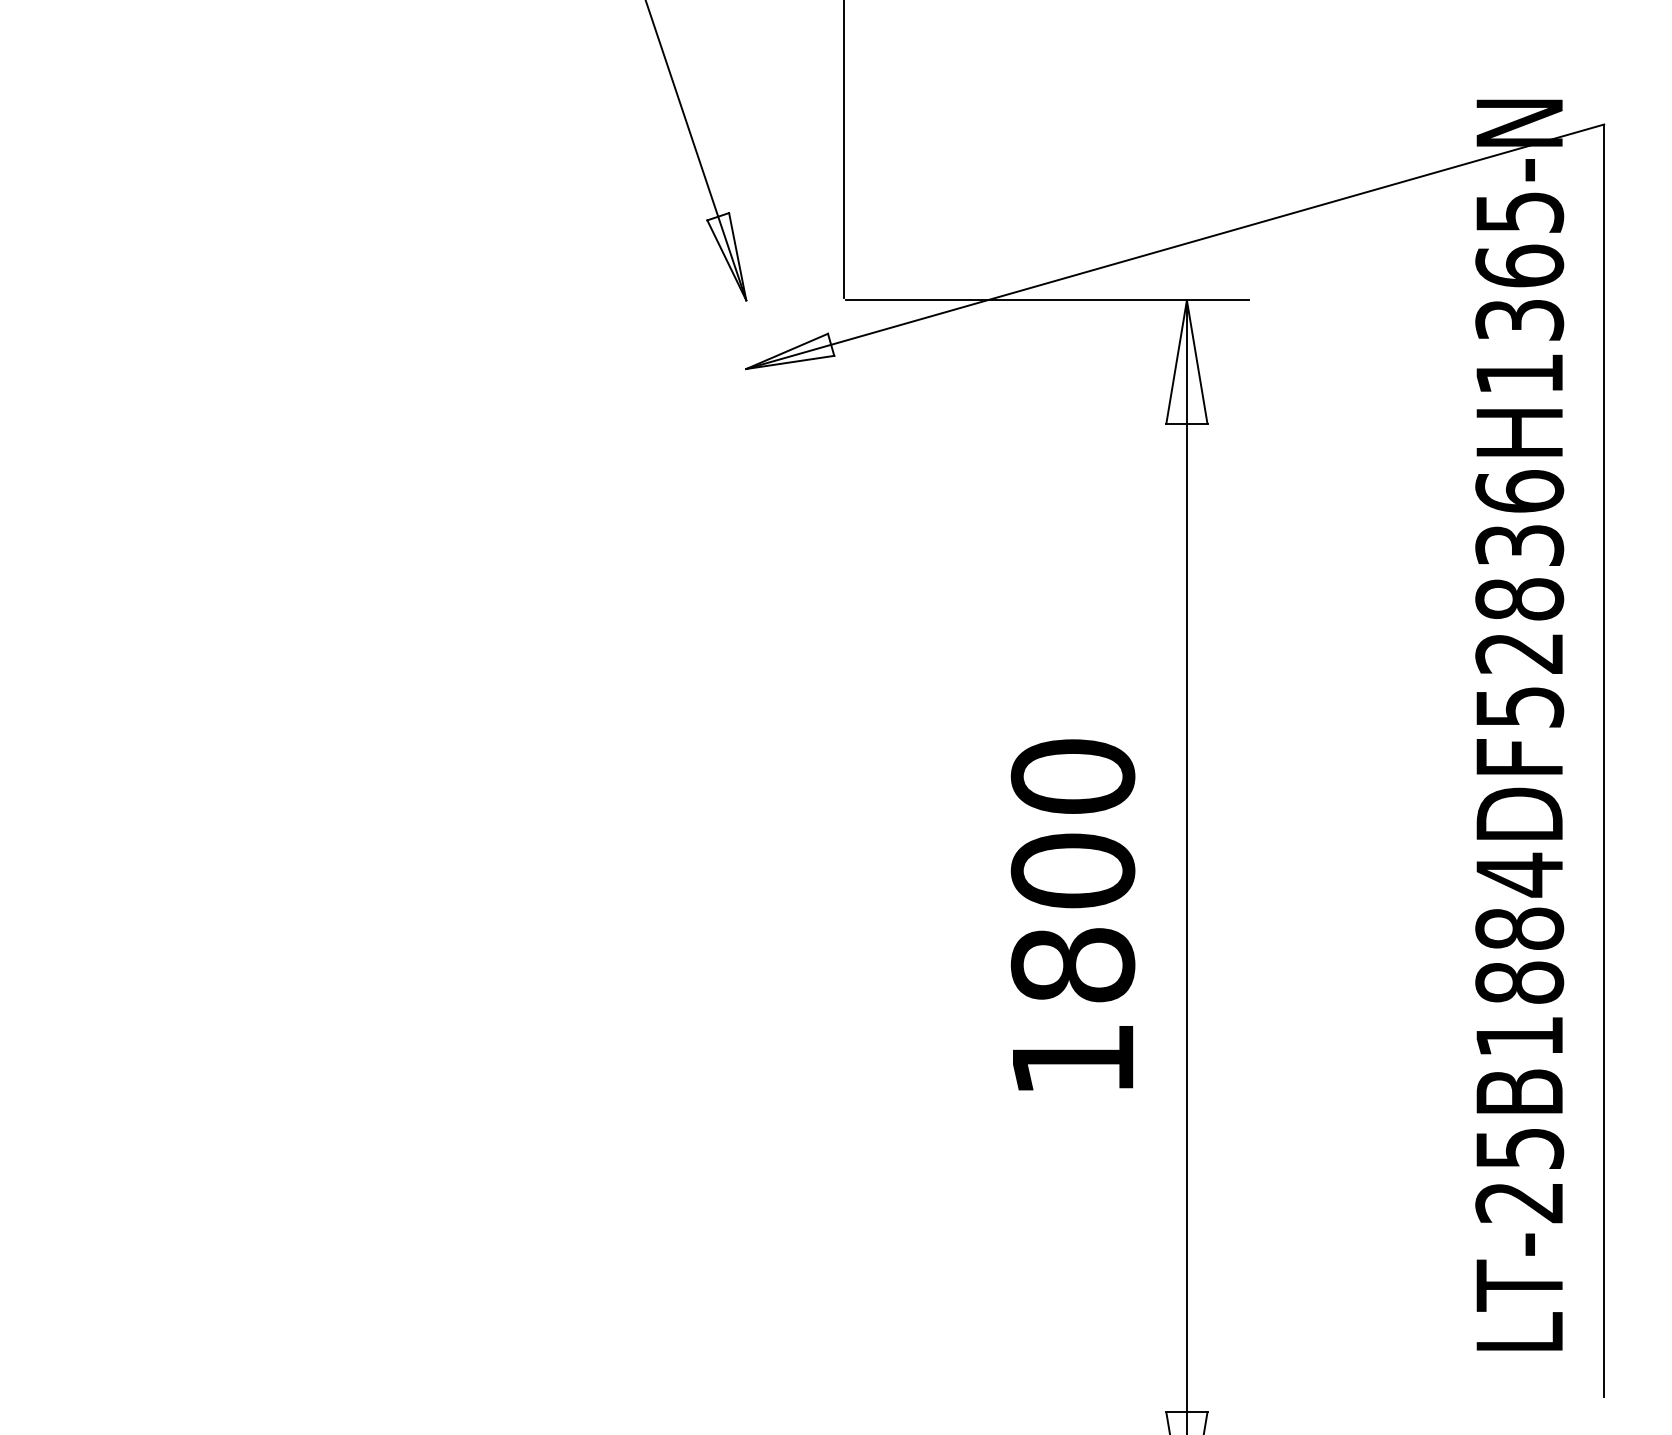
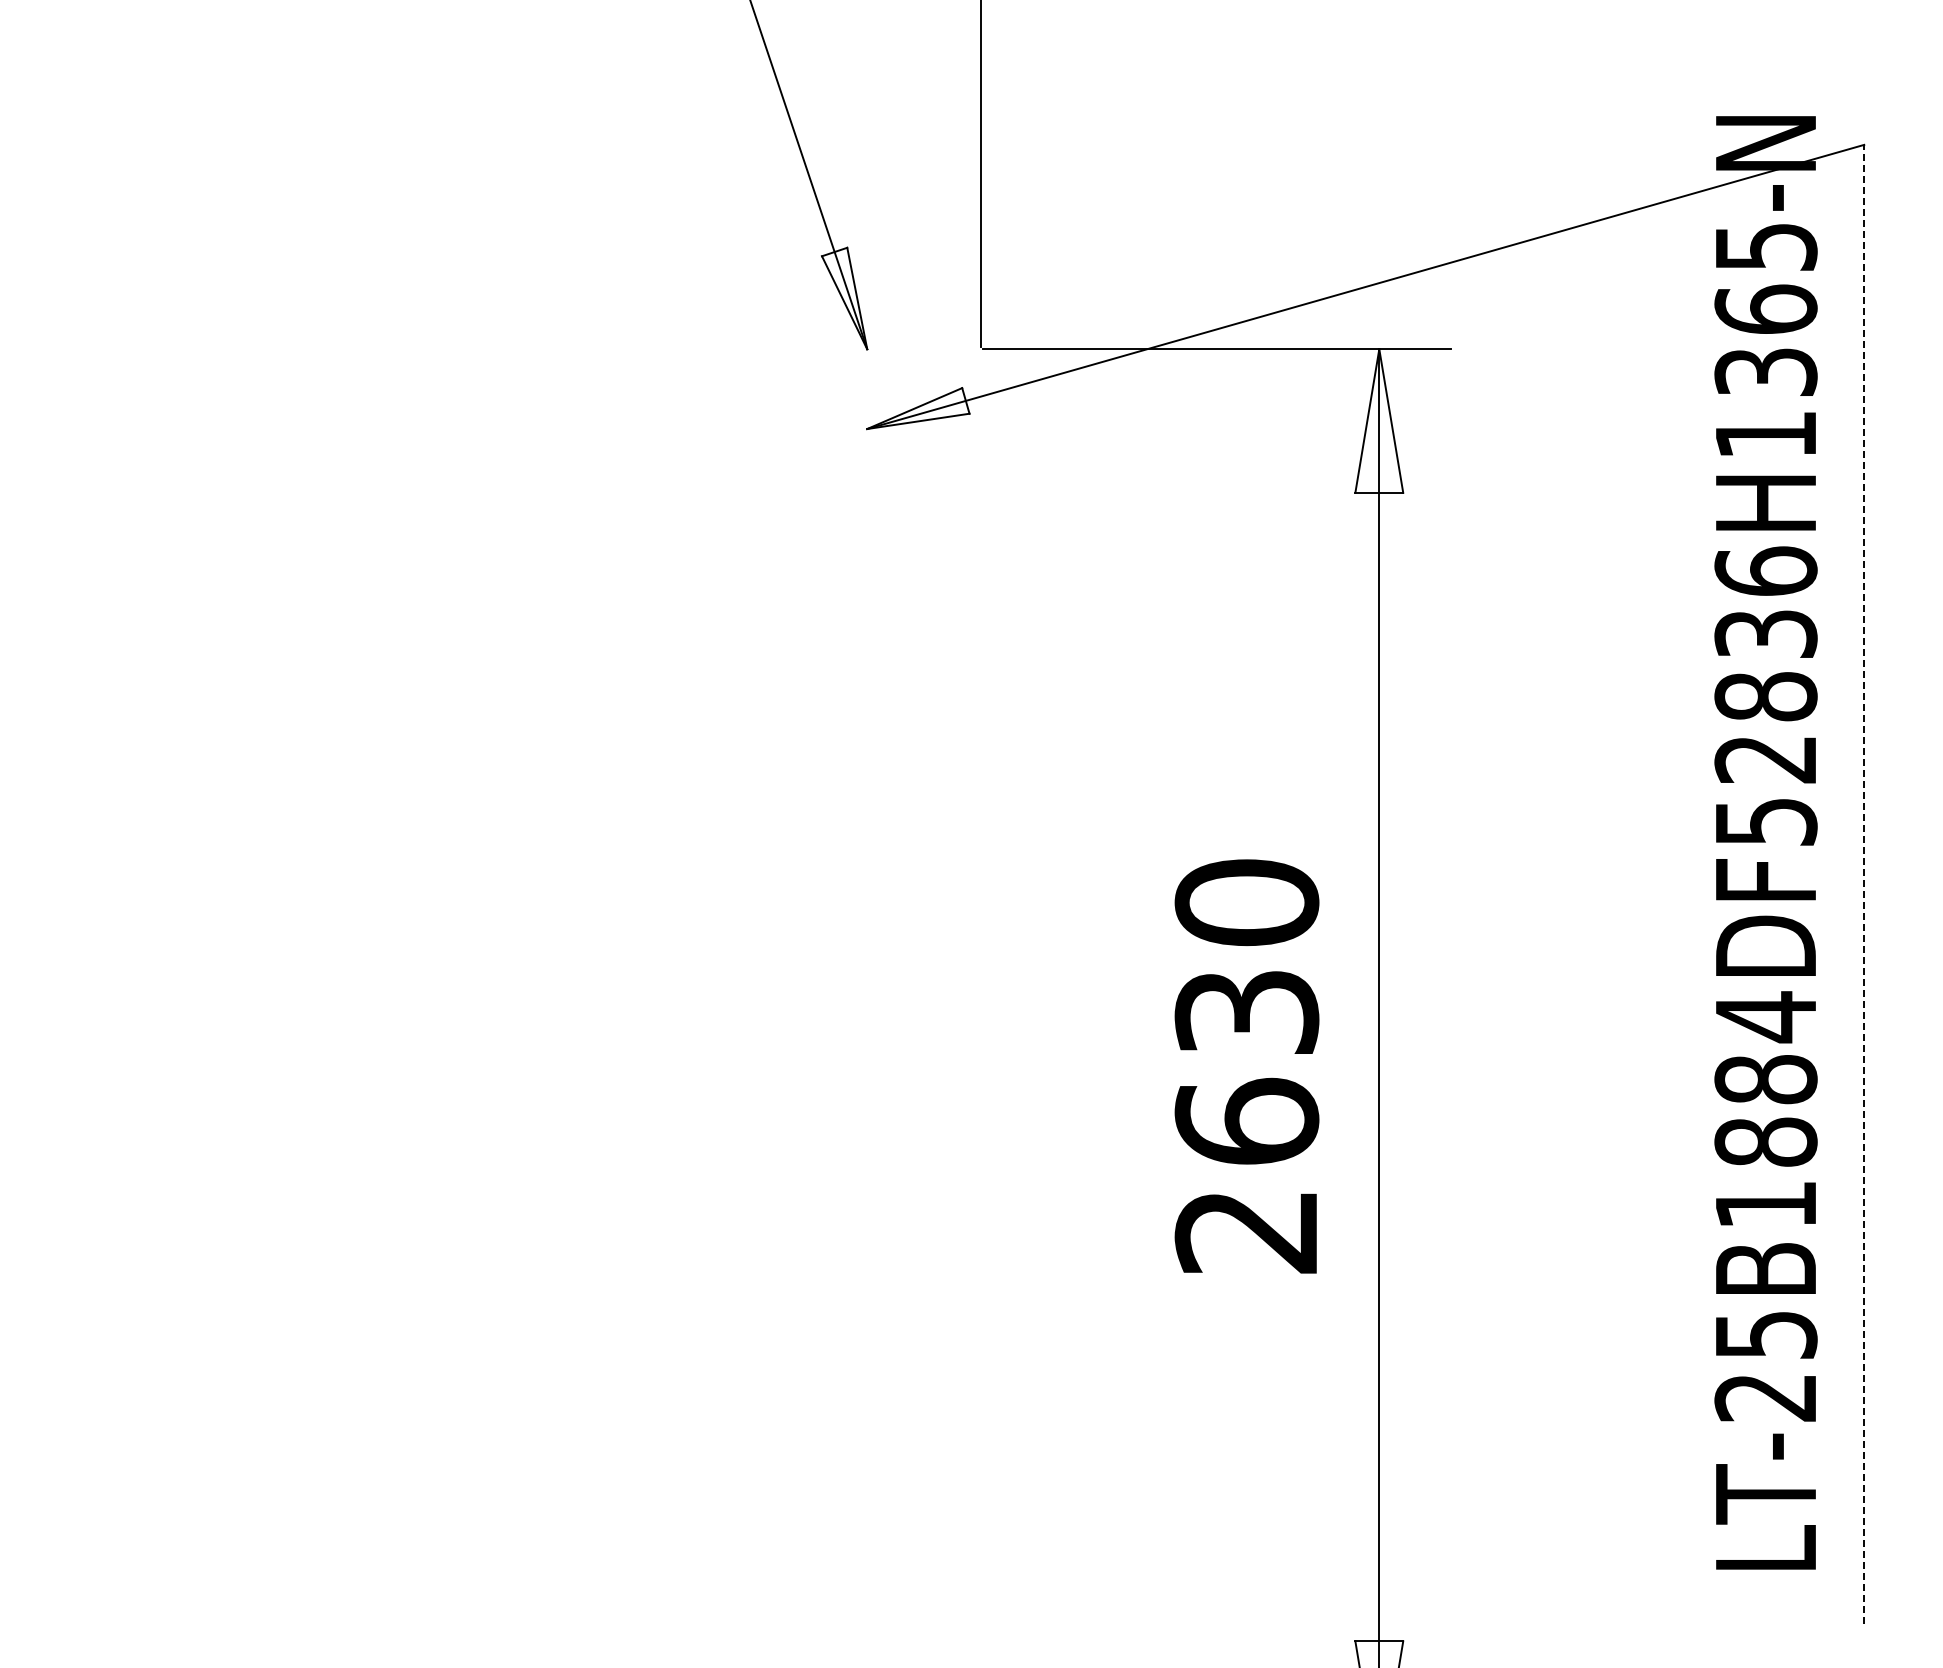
line: (1604, 760) -> (1864, 884), solid -> dashed
text: (1072, 964) -> (1246, 1121), 1800 -> 2630

